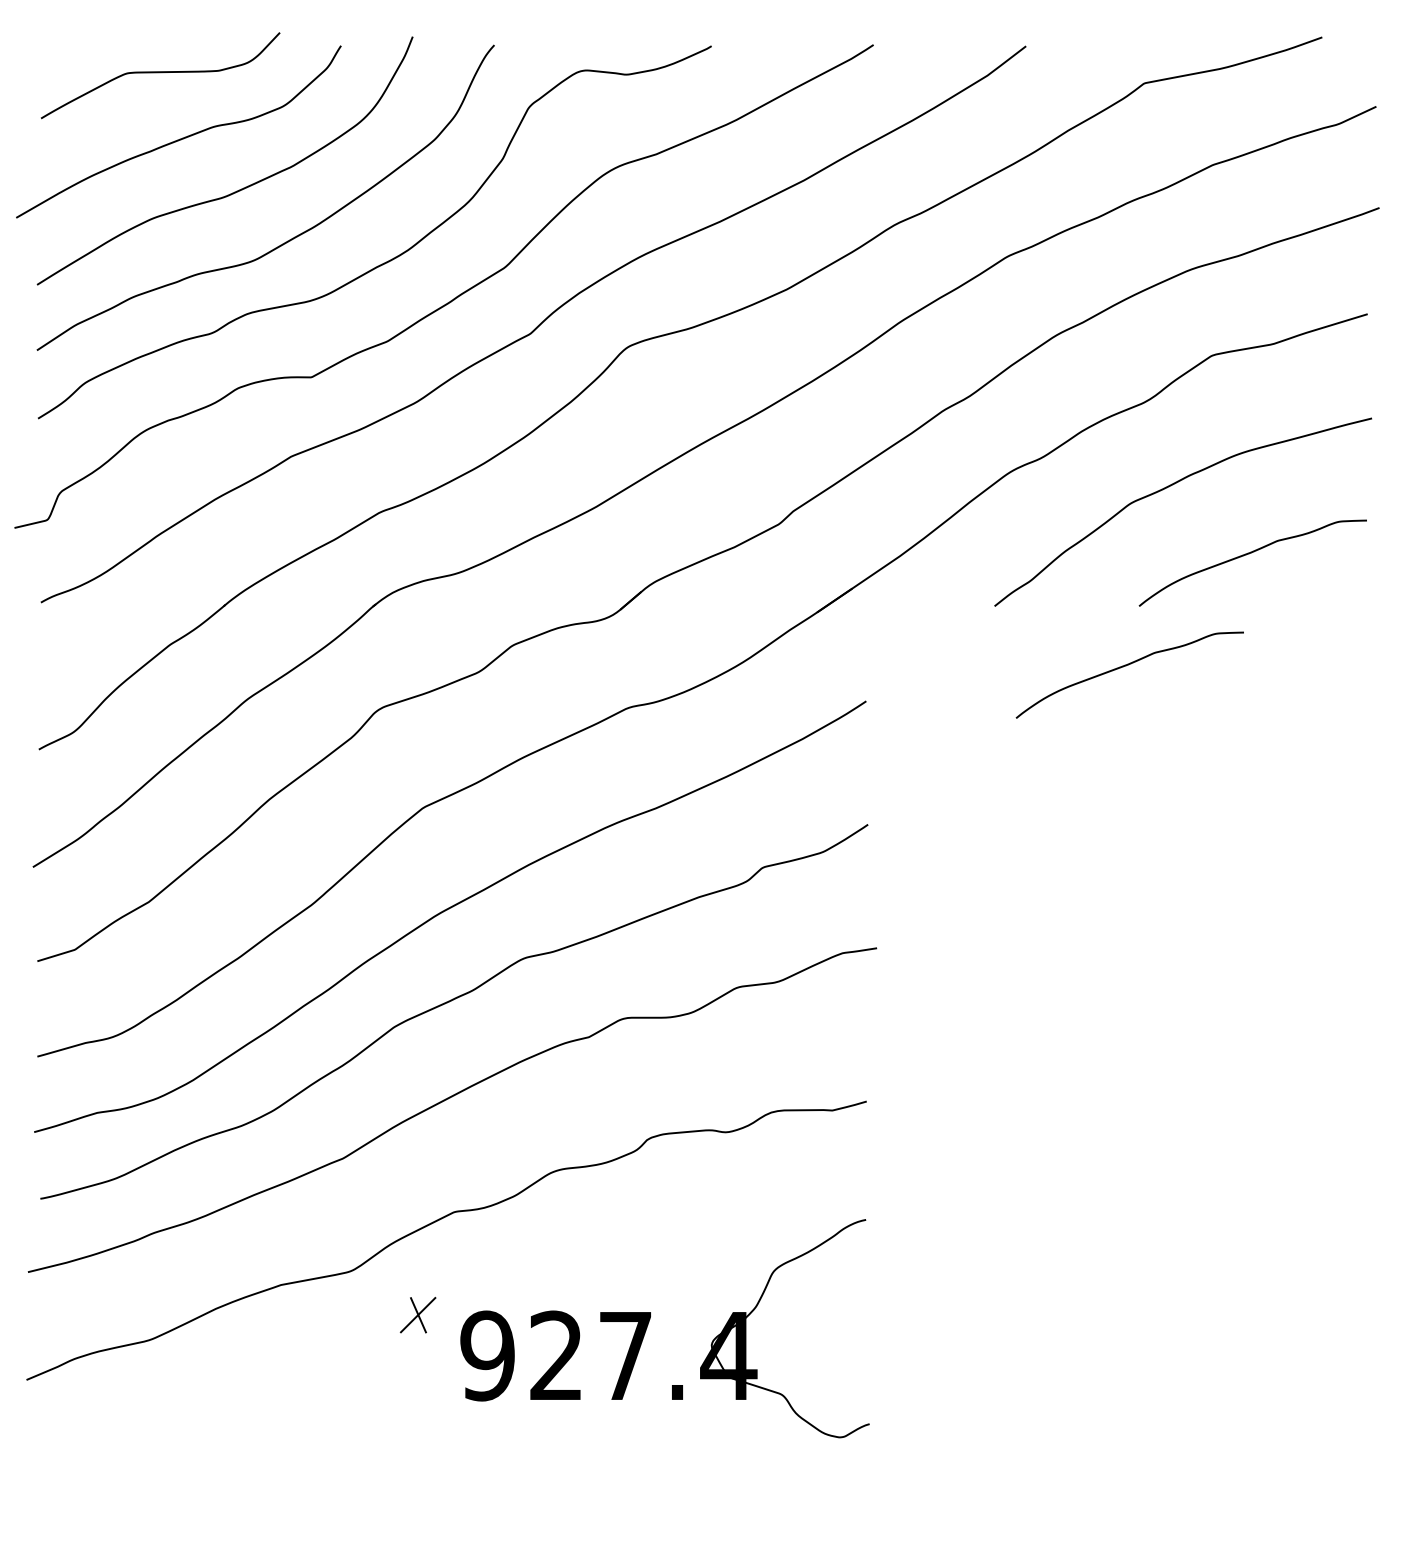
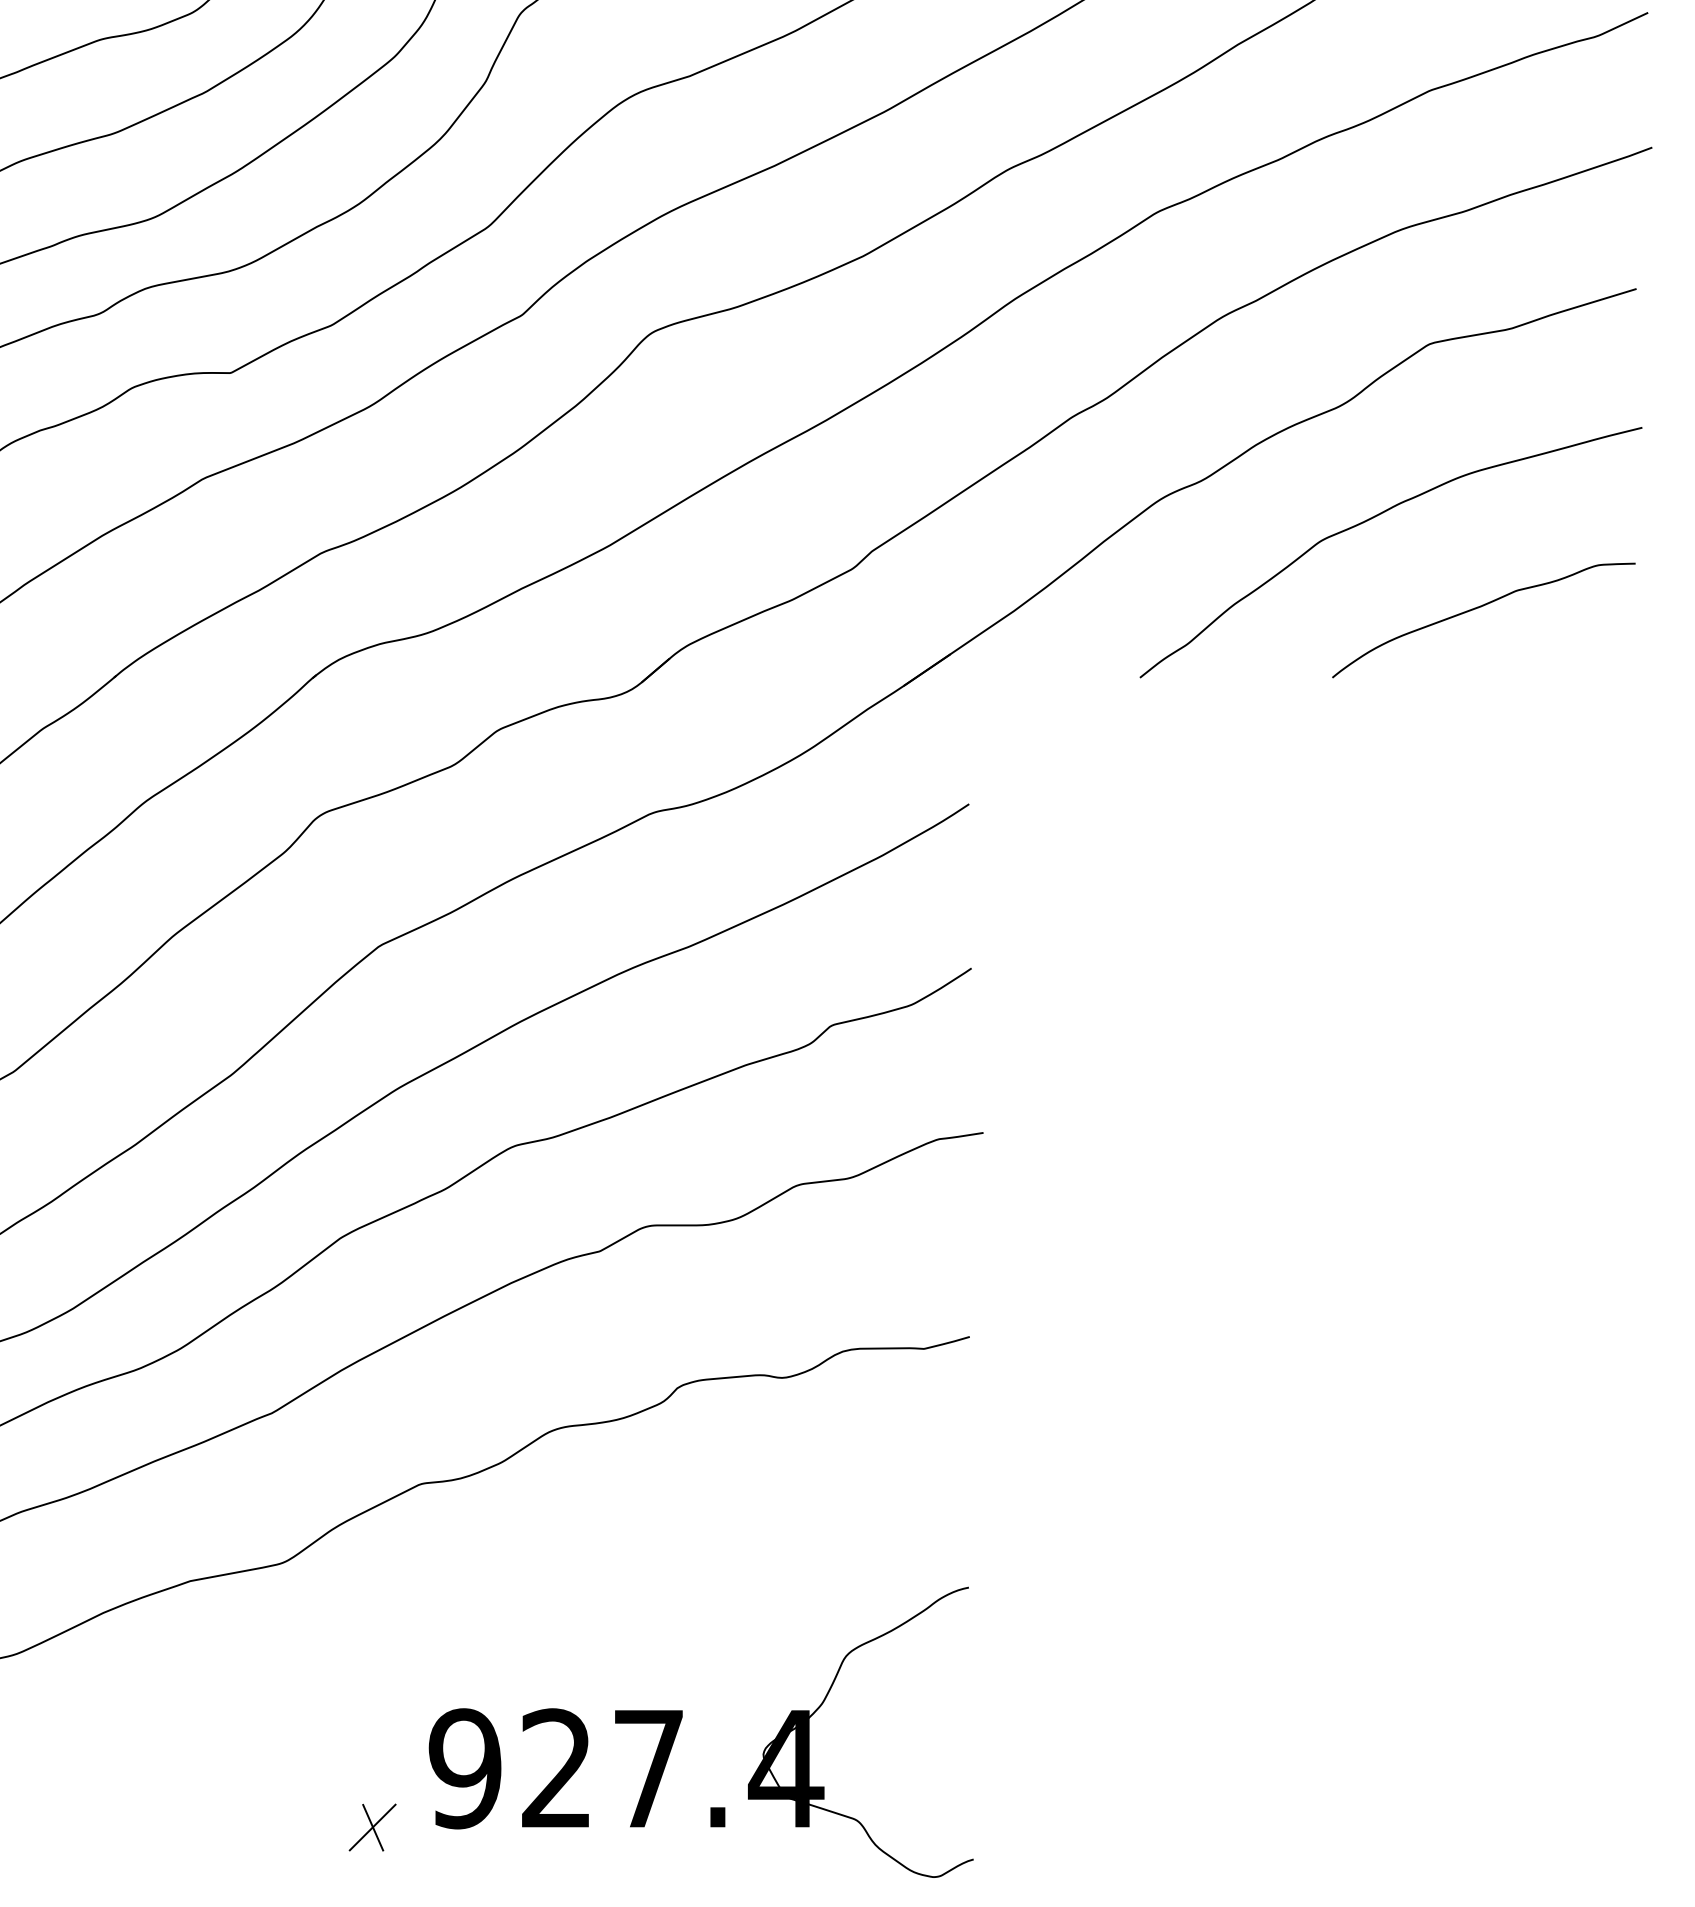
curve: (1126, 666) -> (1315, 757), removed
part: (417, 1314) -> (371, 1826), moved
part: (649, 1322) -> (680, 1724), moved

